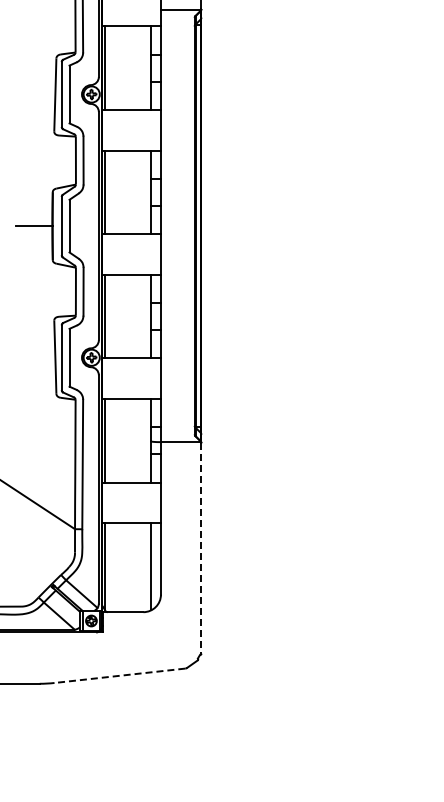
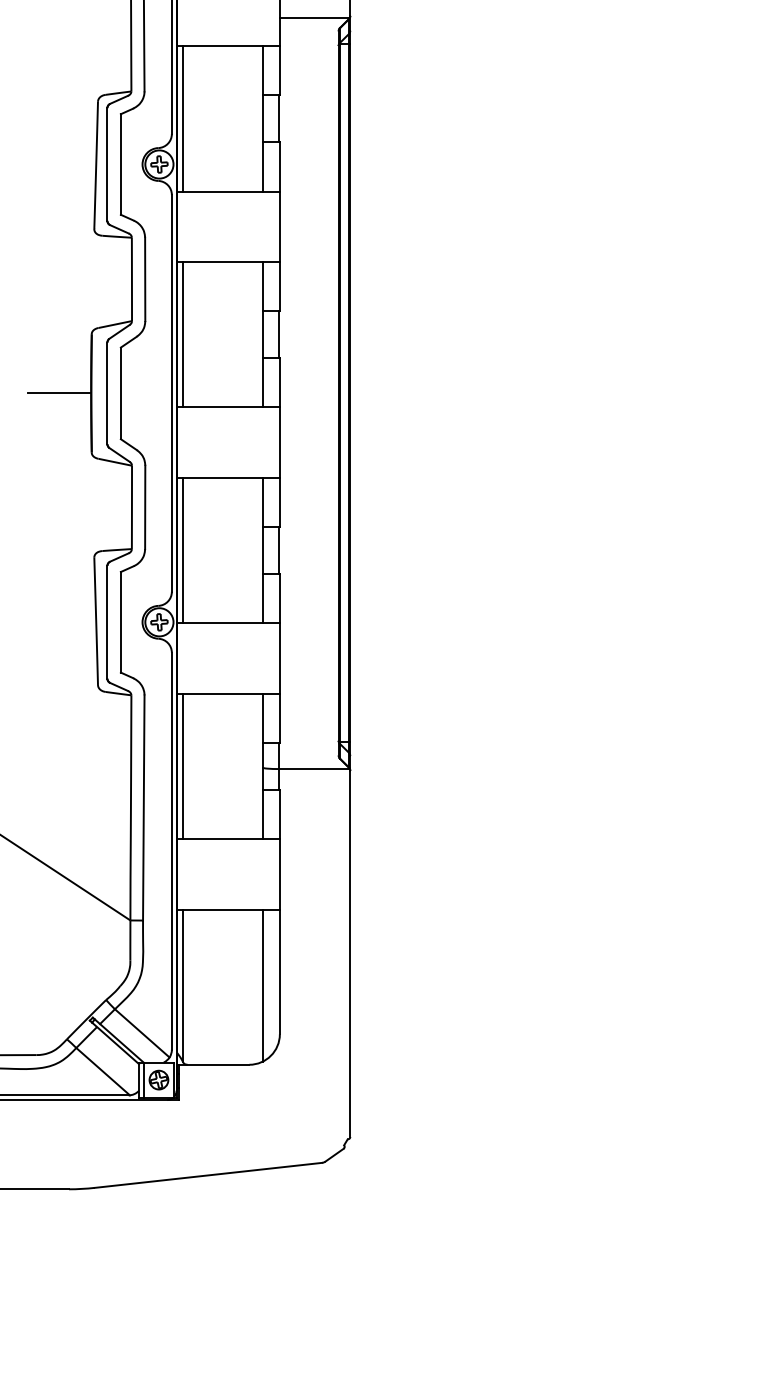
line: (201, 548) -> (350, 954), dashed -> solid
line: (119, 675) -> (207, 1174), dashed -> solid

